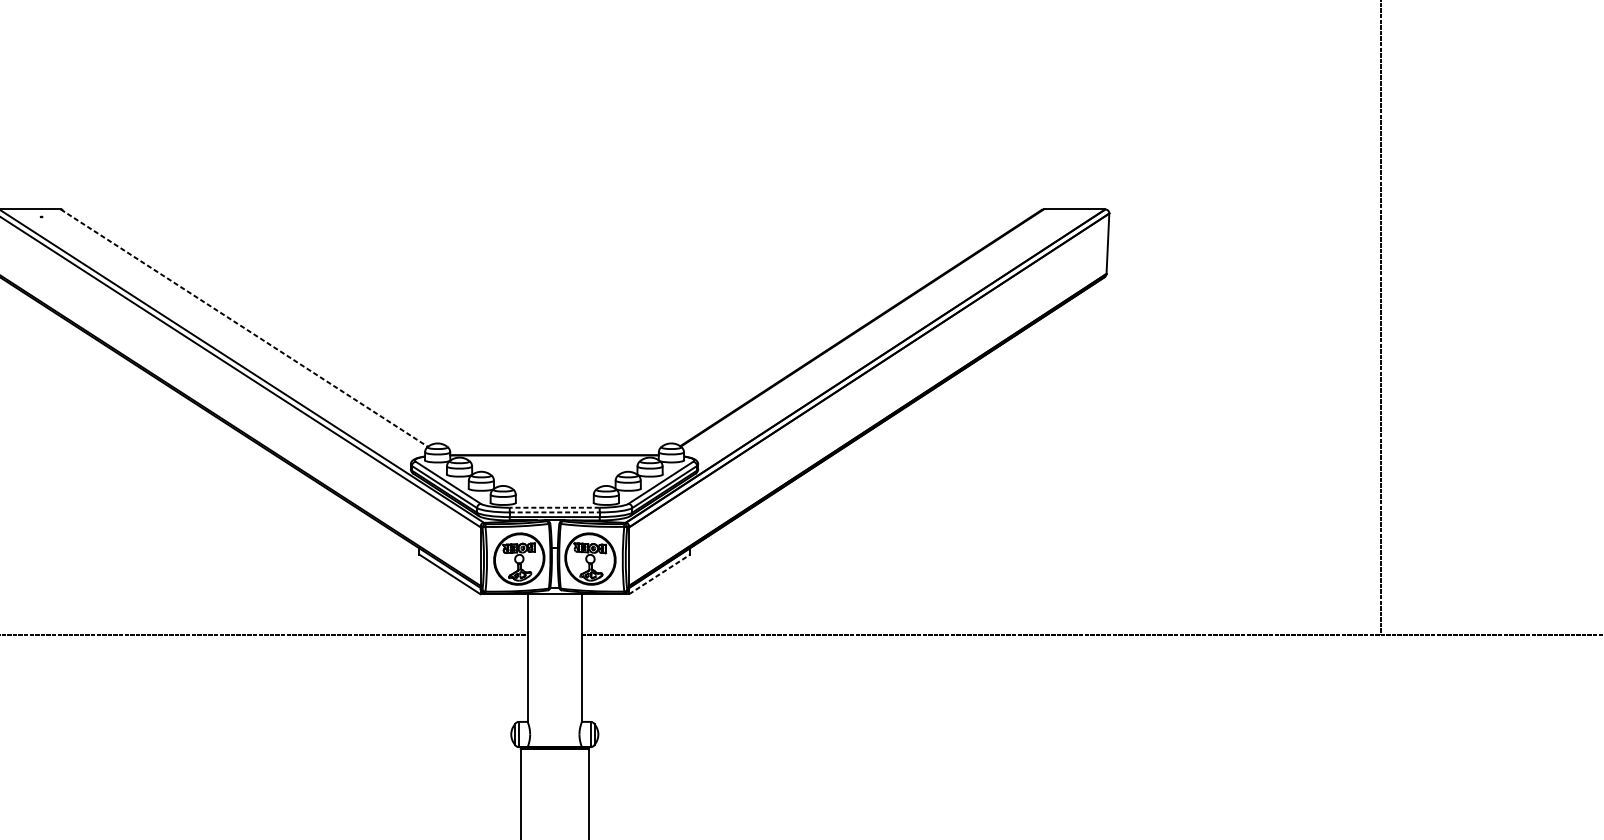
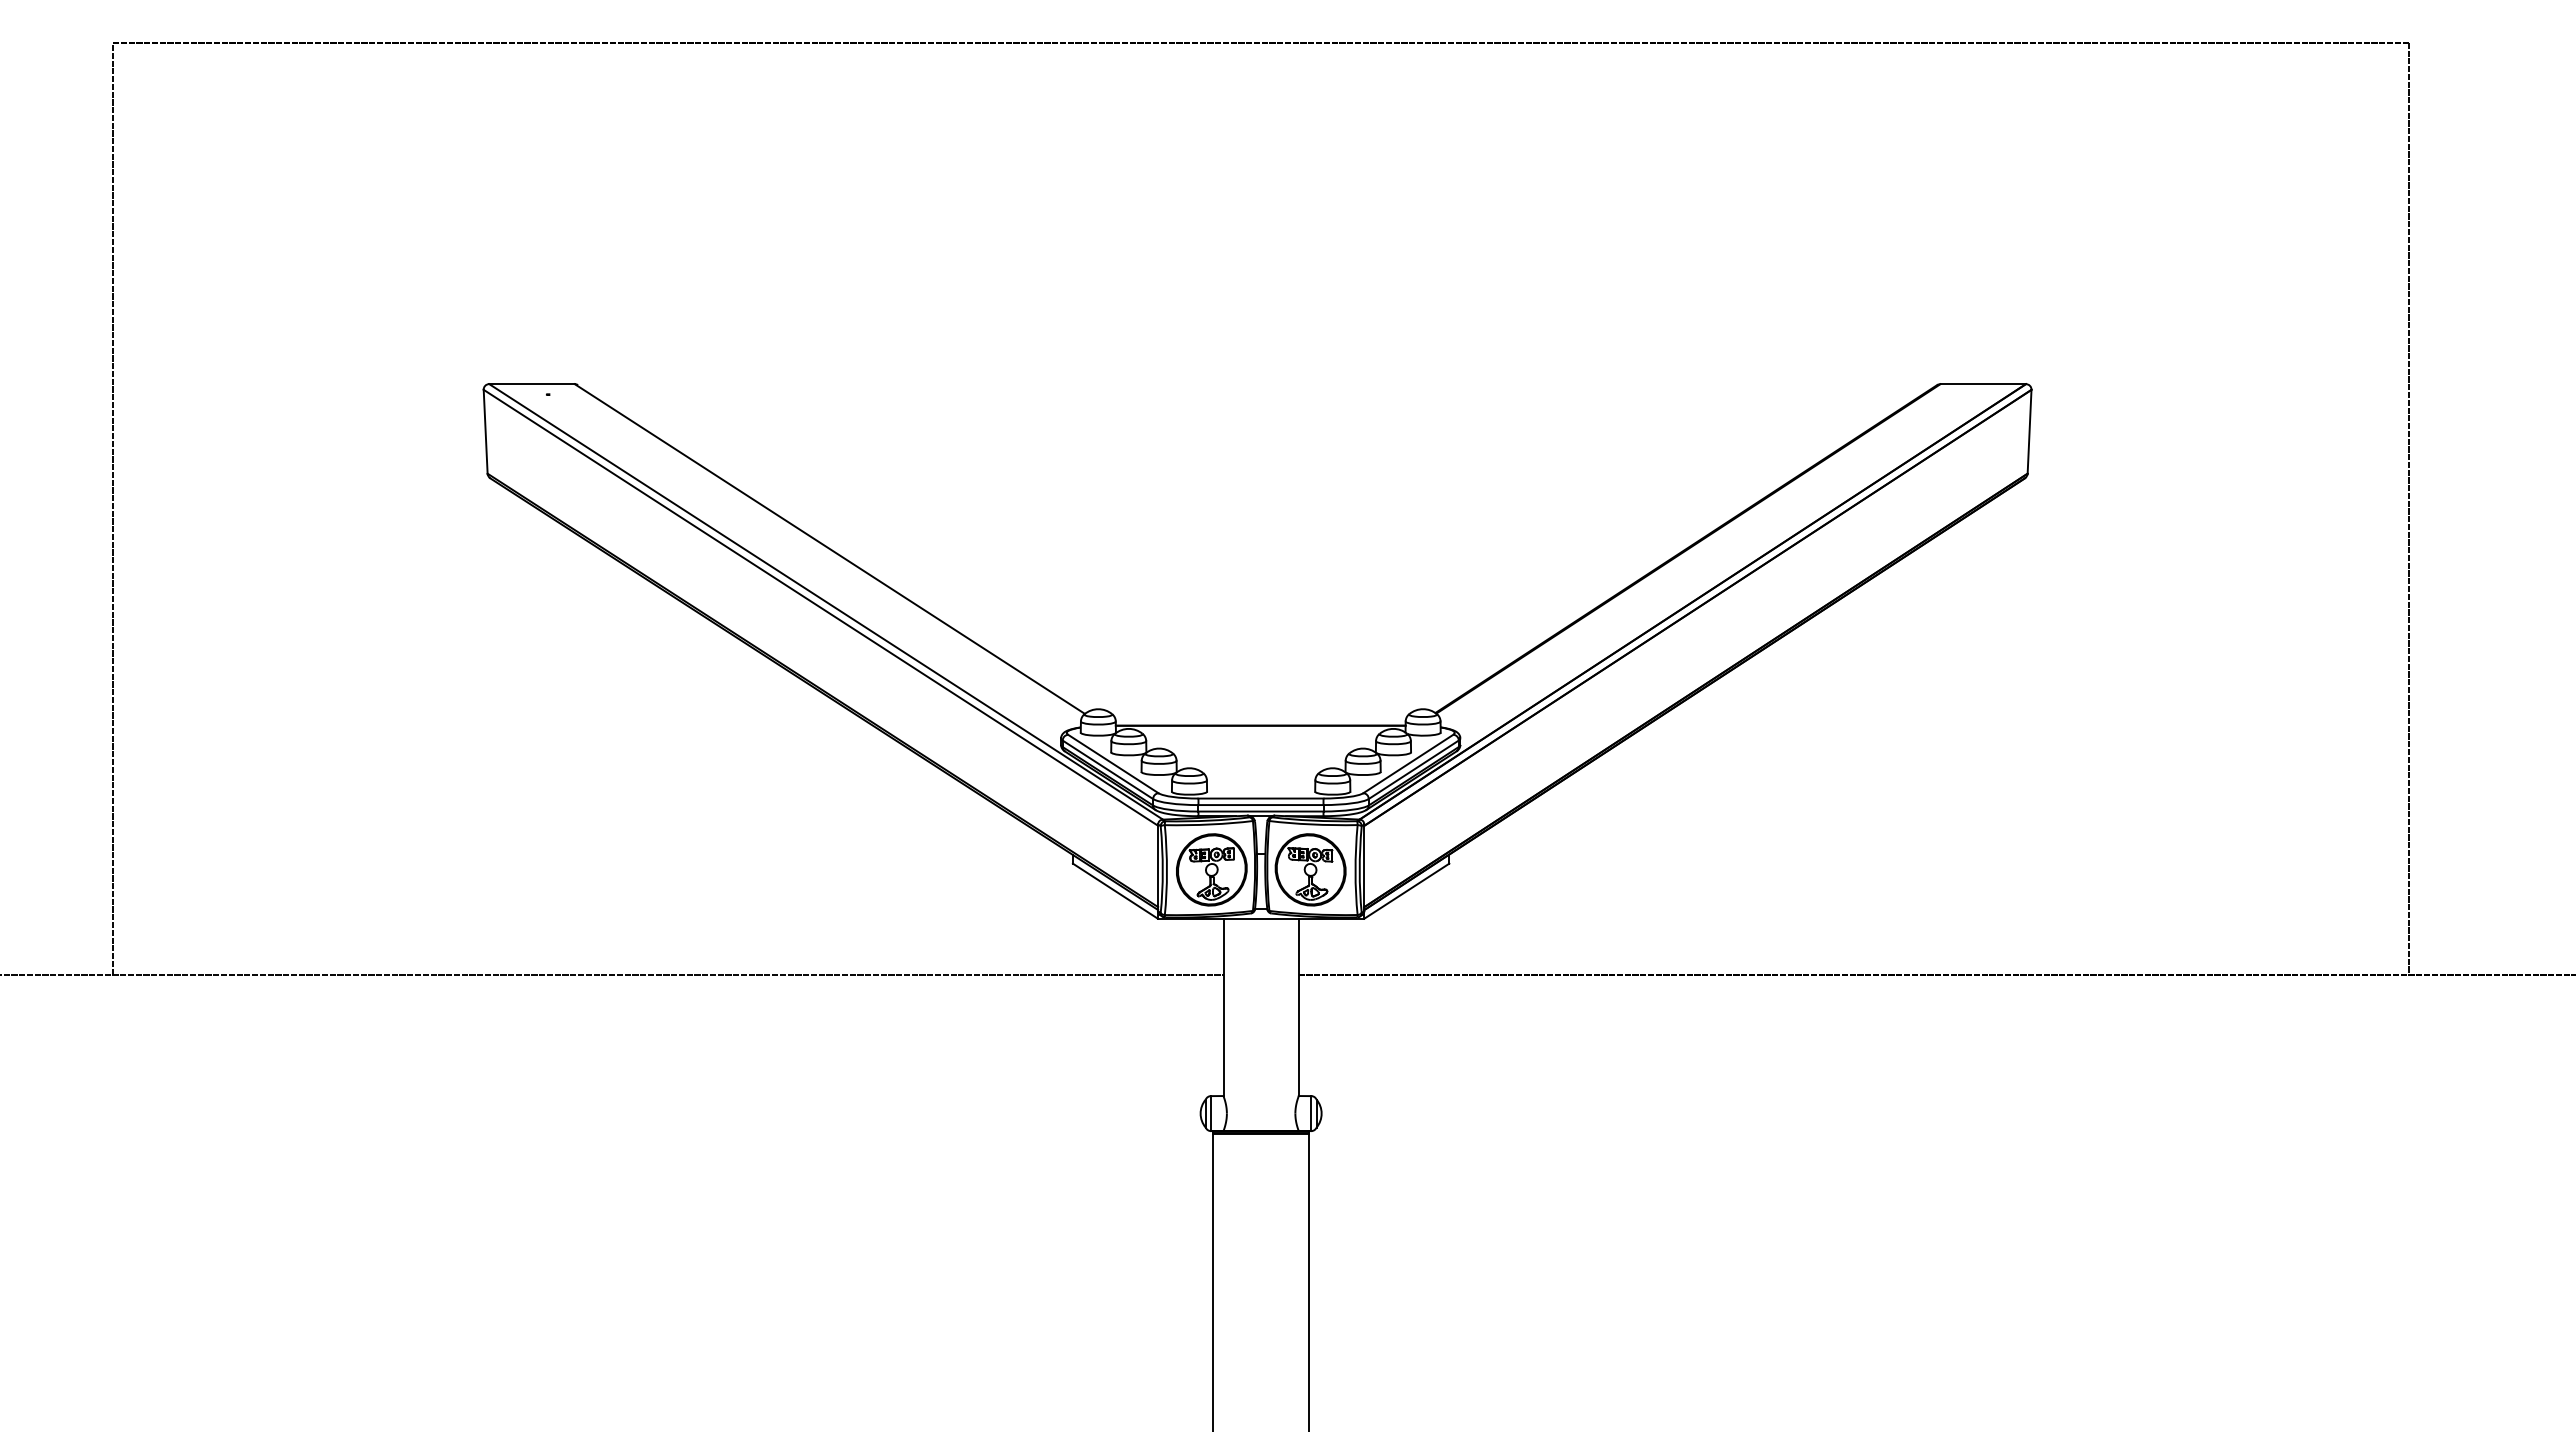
line: (244, 328) -> (829, 549), dashed -> solid
line: (554, 507) -> (1260, 798), dashed -> solid
line: (555, 512) -> (1261, 805), dashed -> solid
line: (659, 574) -> (1406, 891), dashed -> solid

